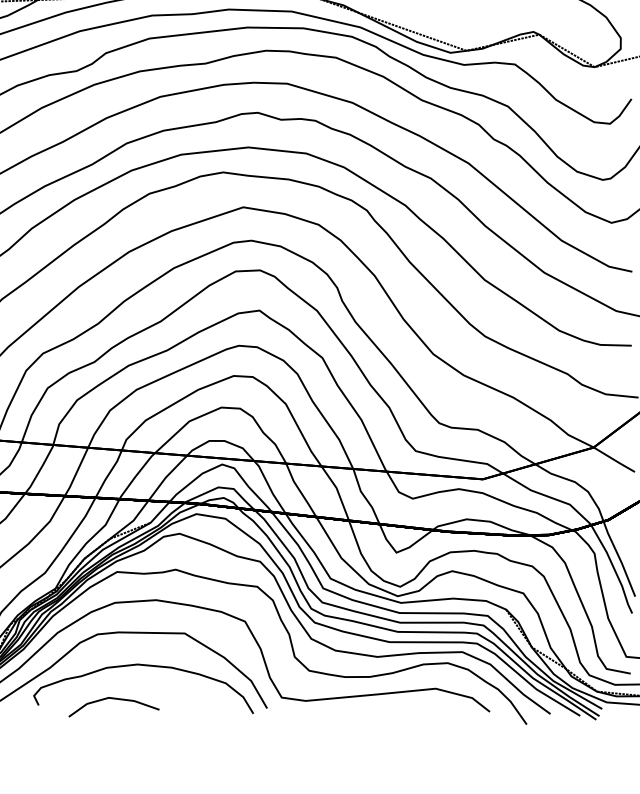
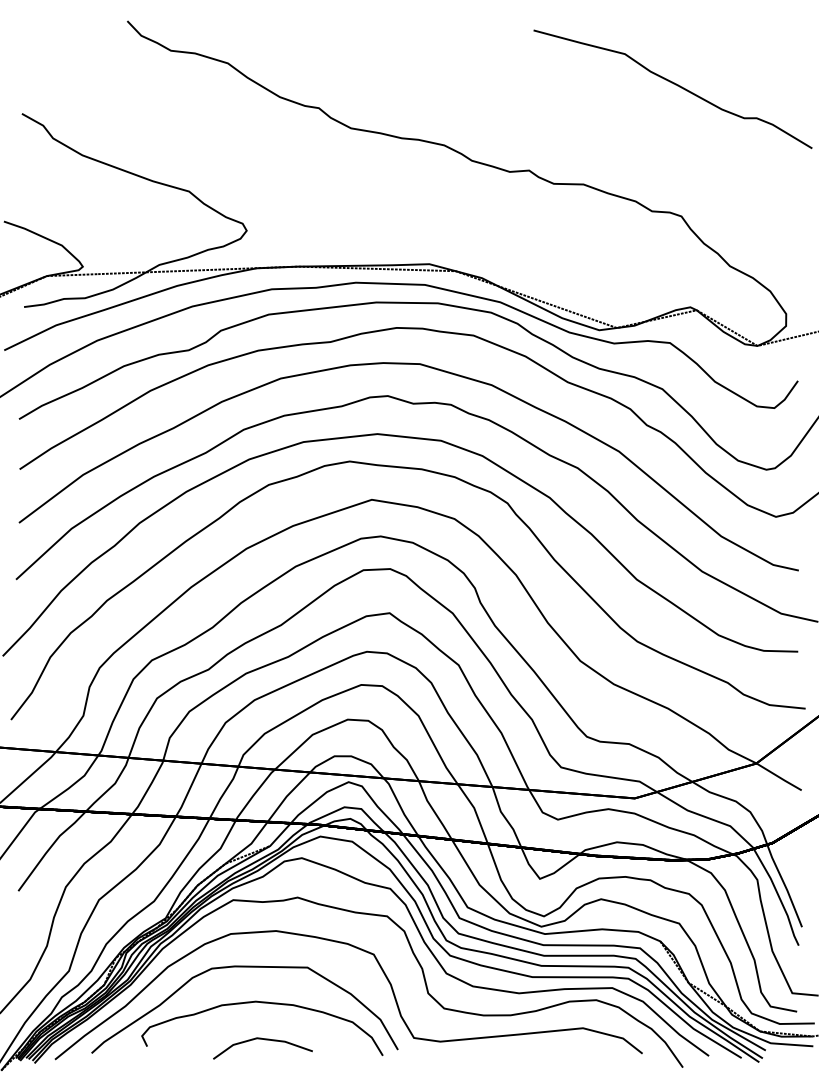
line: (115, 699) -> (264, 1040), moved

